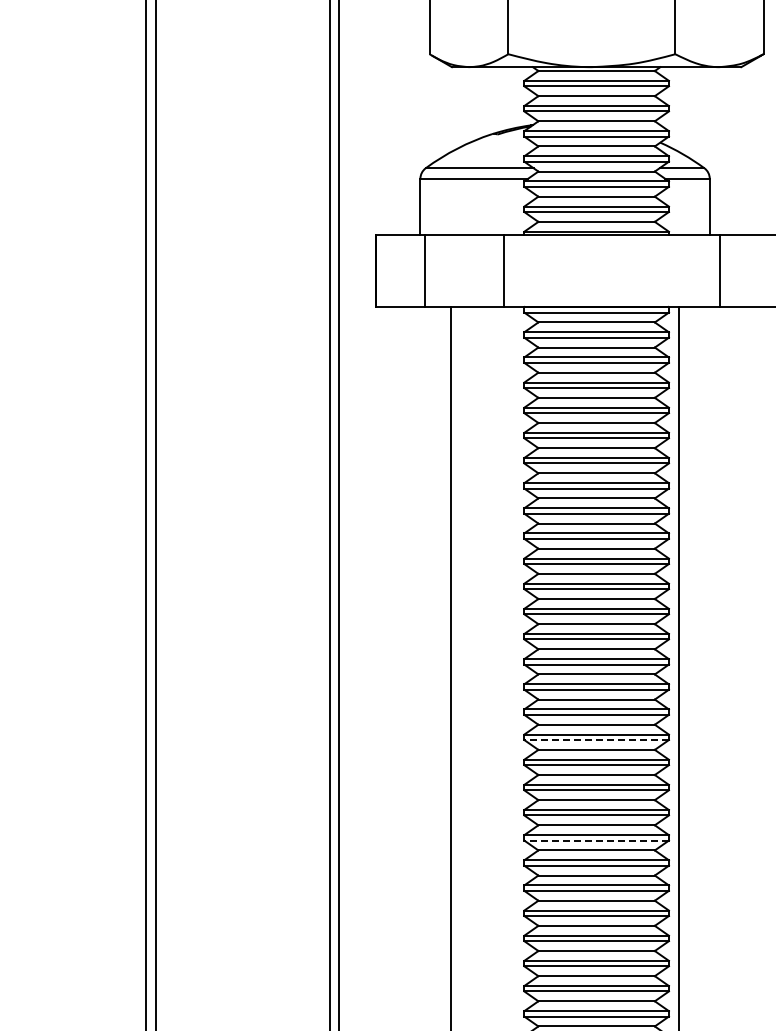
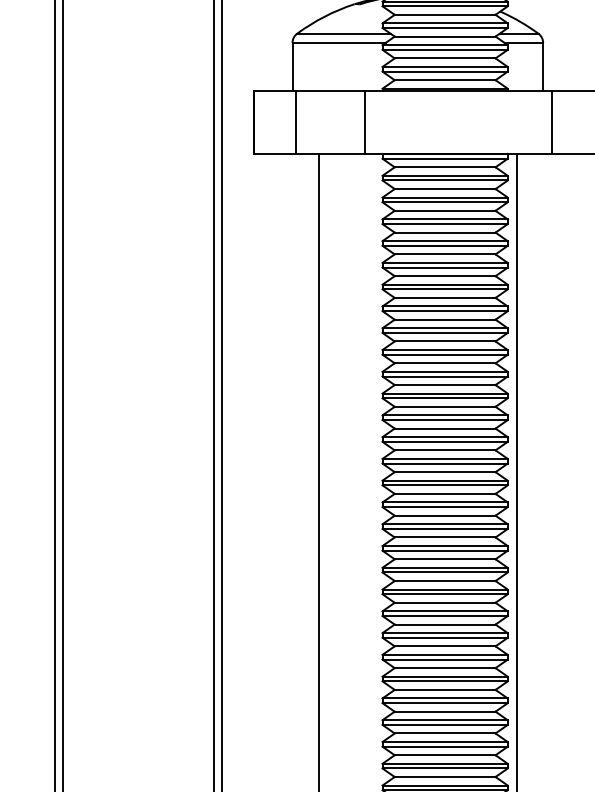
line: (596, 740) -> (445, 529), dashed -> solid
line: (596, 840) -> (445, 615), dashed -> solid

